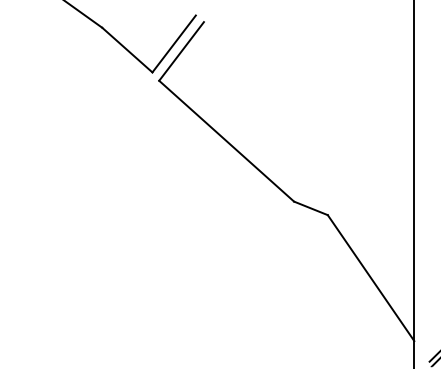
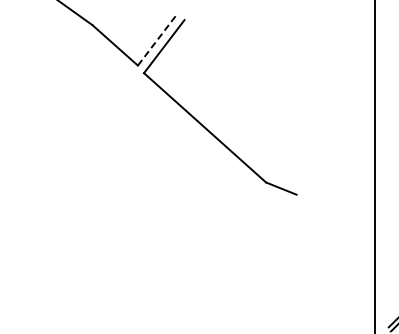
line: (174, 43) -> (157, 39), solid -> dashed
line: (370, 277) -> (335, 251), removed

